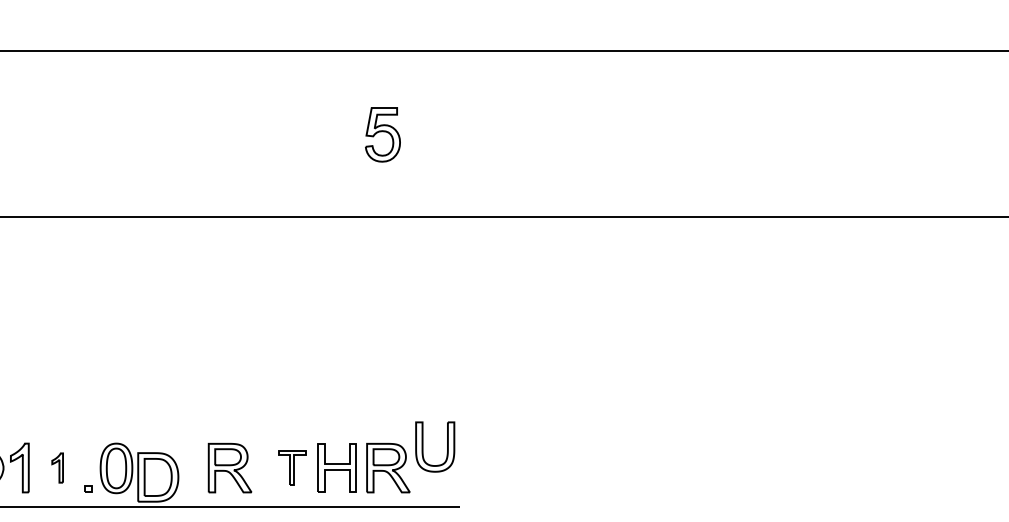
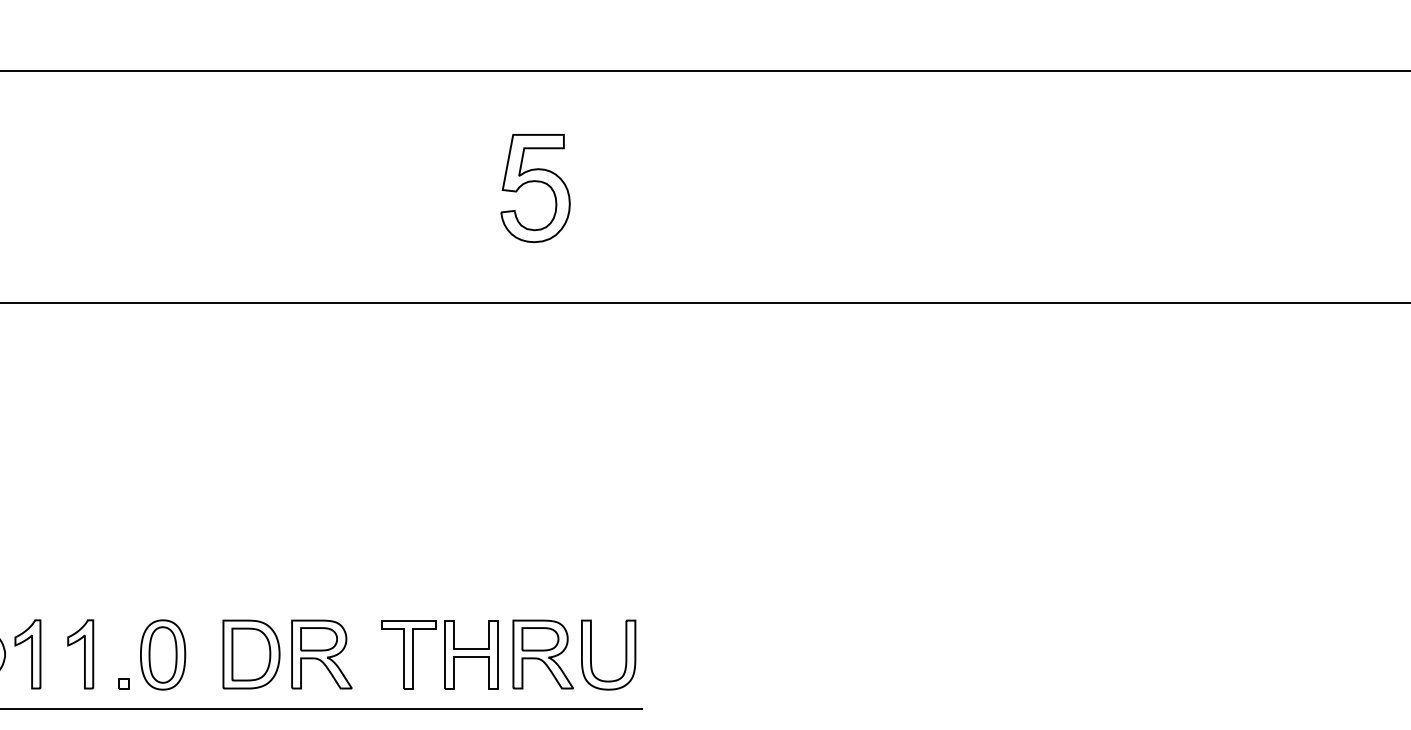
part: (382, 134) -> (535, 188), size x1.43
part: (422, 446) -> (591, 654), moved
part: (57, 468) -> (80, 654), size x1.67
part: (292, 468) -> (408, 654), size x1.43
part: (158, 477) -> (251, 654), moved

